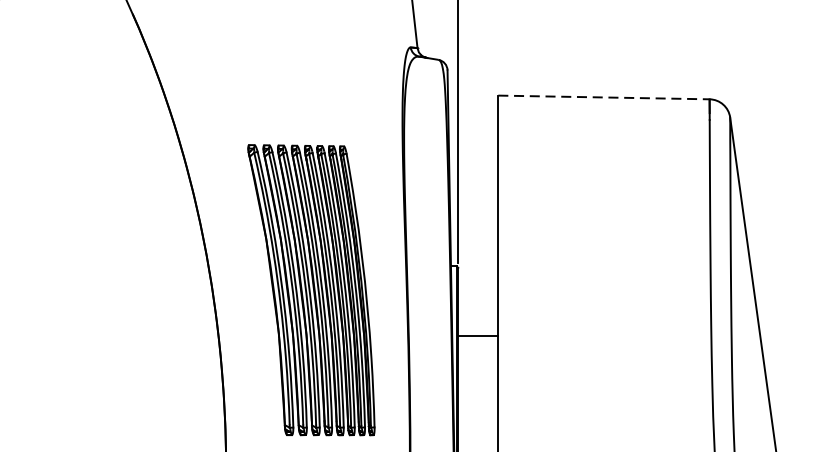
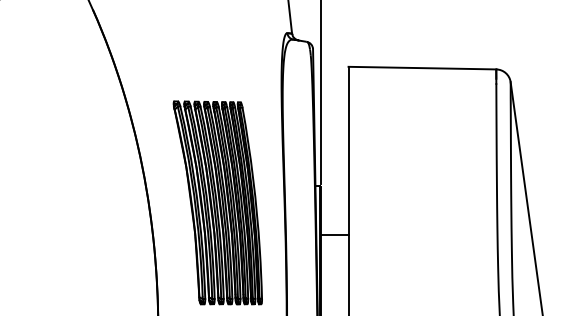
line: (604, 97) -> (422, 68), dashed -> solid

